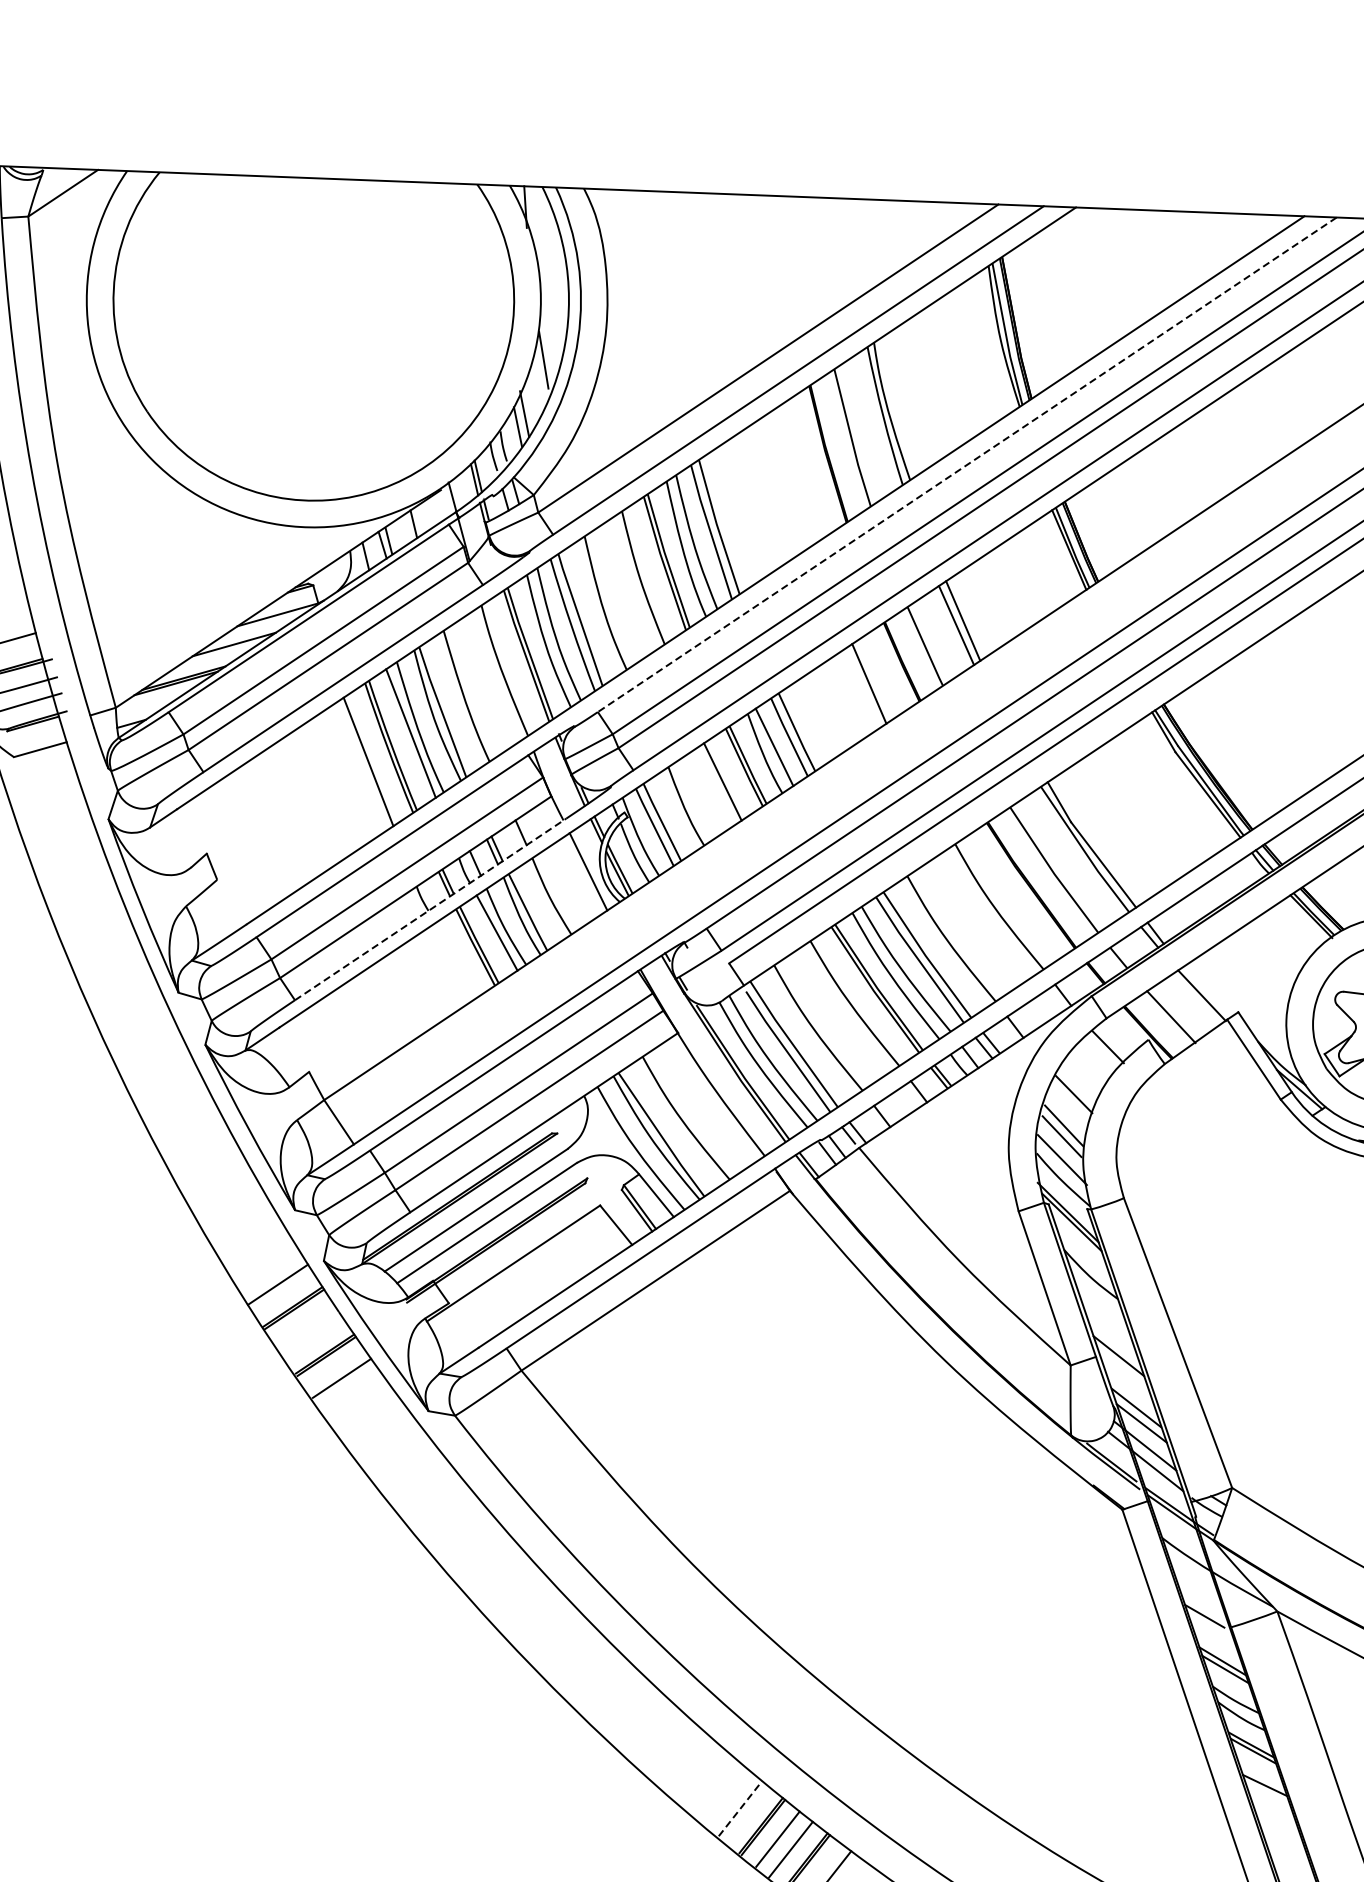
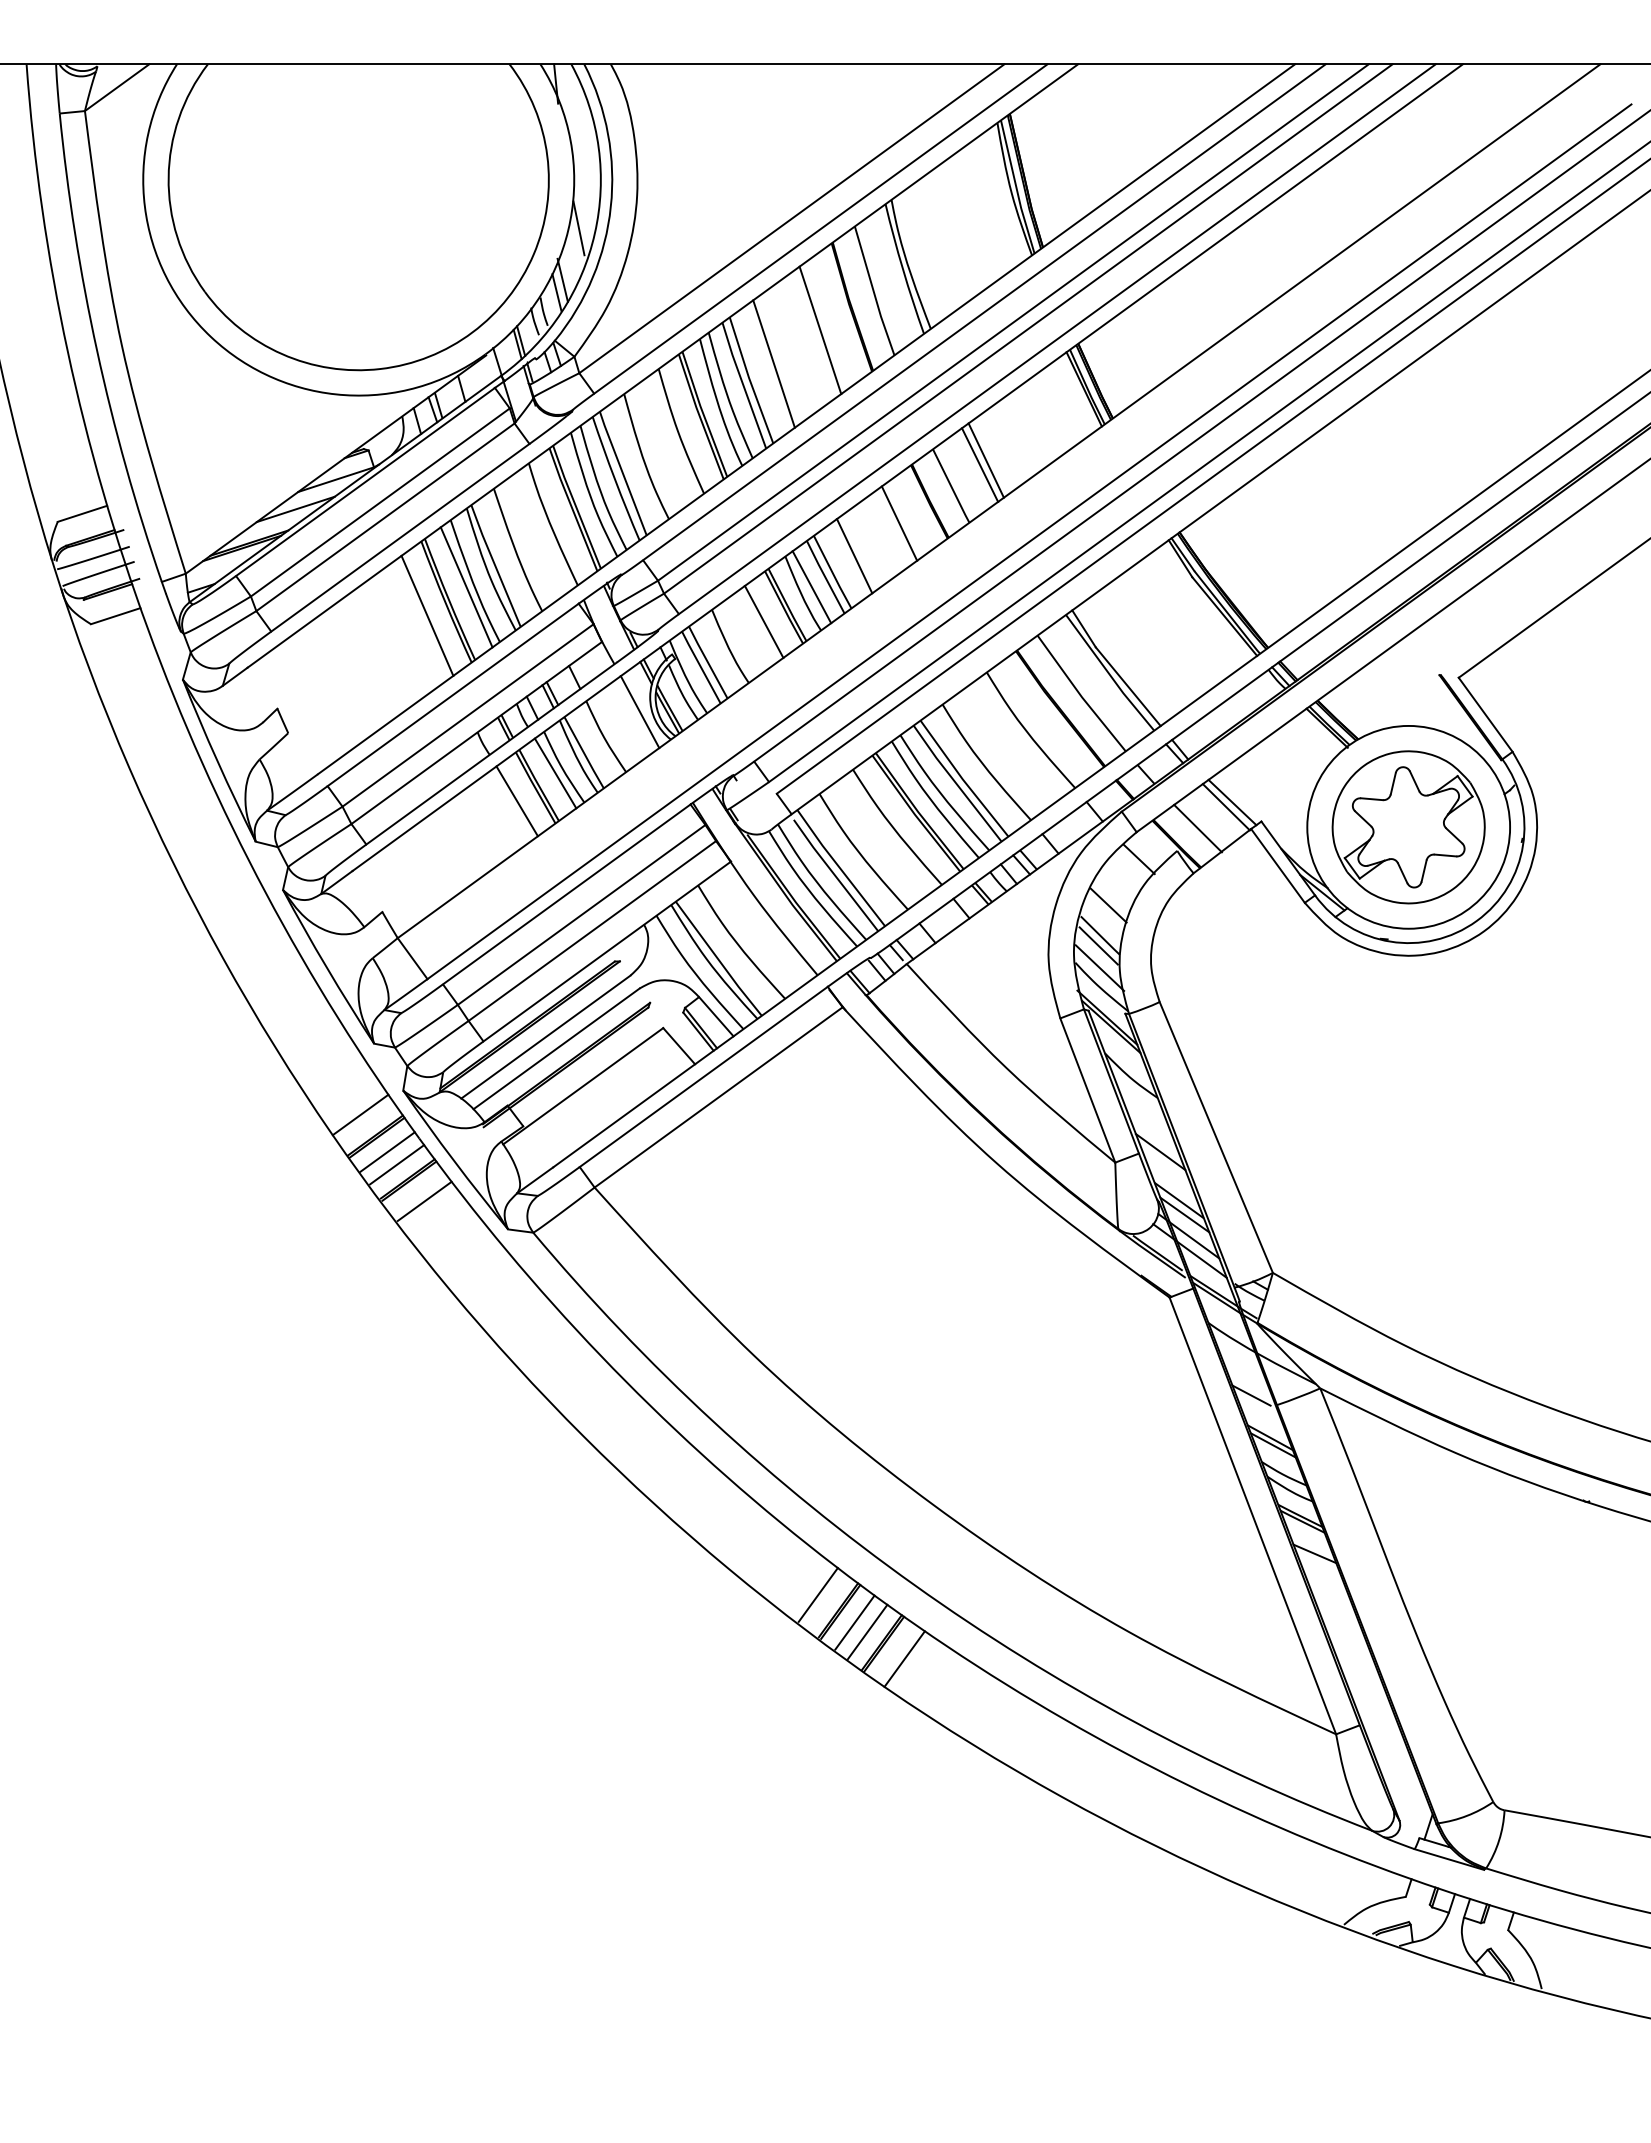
line: (967, 465) -> (984, 312), dashed -> solid
line: (793, 477) -> (820, 330), added
line: (743, 510) -> (773, 363), added
line: (820, 716) -> (854, 556), added
line: (430, 909) -> (491, 753), dashed -> solid
line: (454, 961) -> (516, 801), added
line: (1208, 991) -> (1232, 802), added
line: (304, 1324) -> (387, 1151), added
line: (314, 1338) -> (397, 1164), added
line: (740, 1808) -> (818, 1594), dashed -> solid

